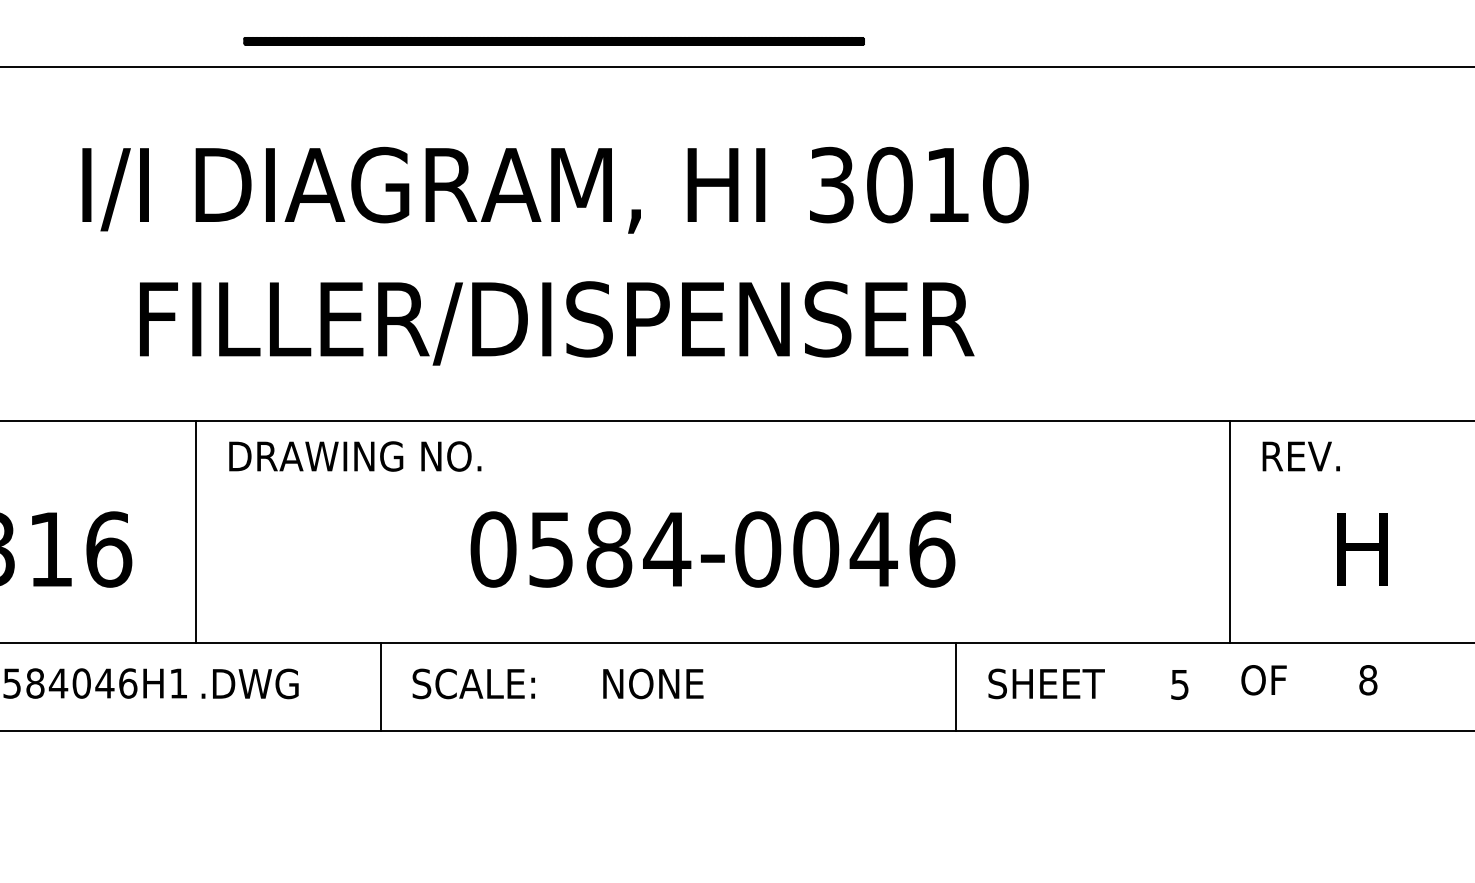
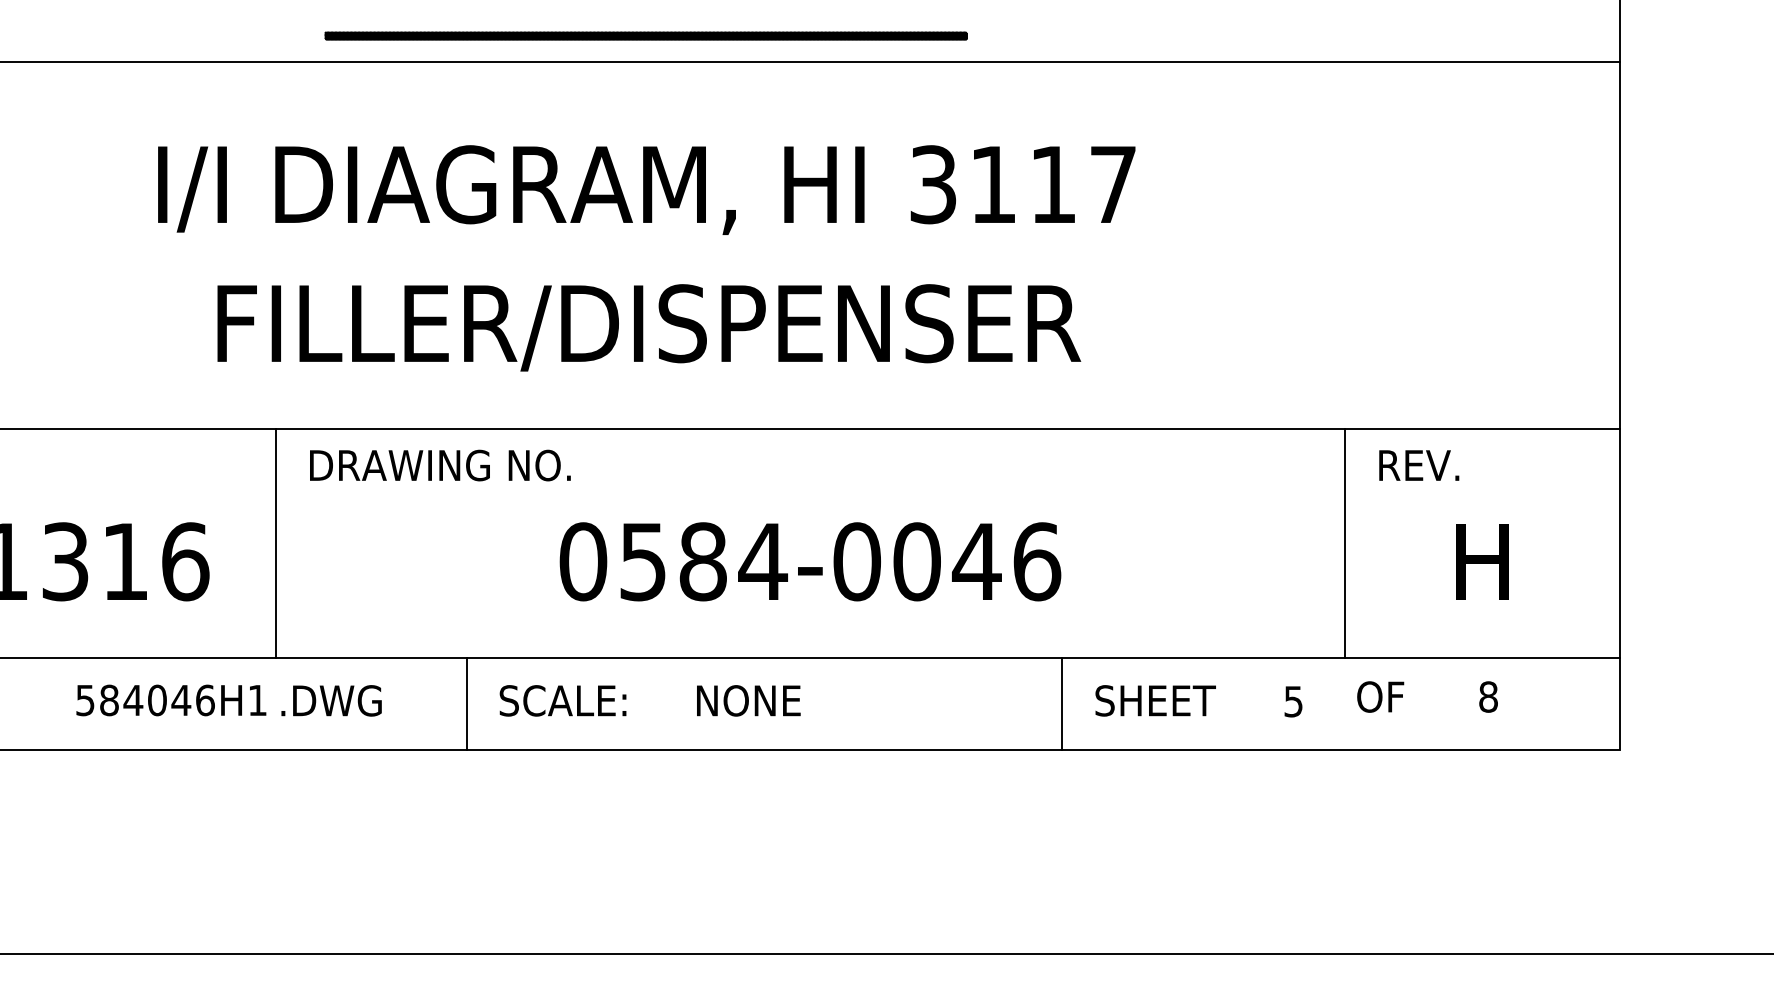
text: (947, 184) -> (1053, 184), 3010 -> 3117

